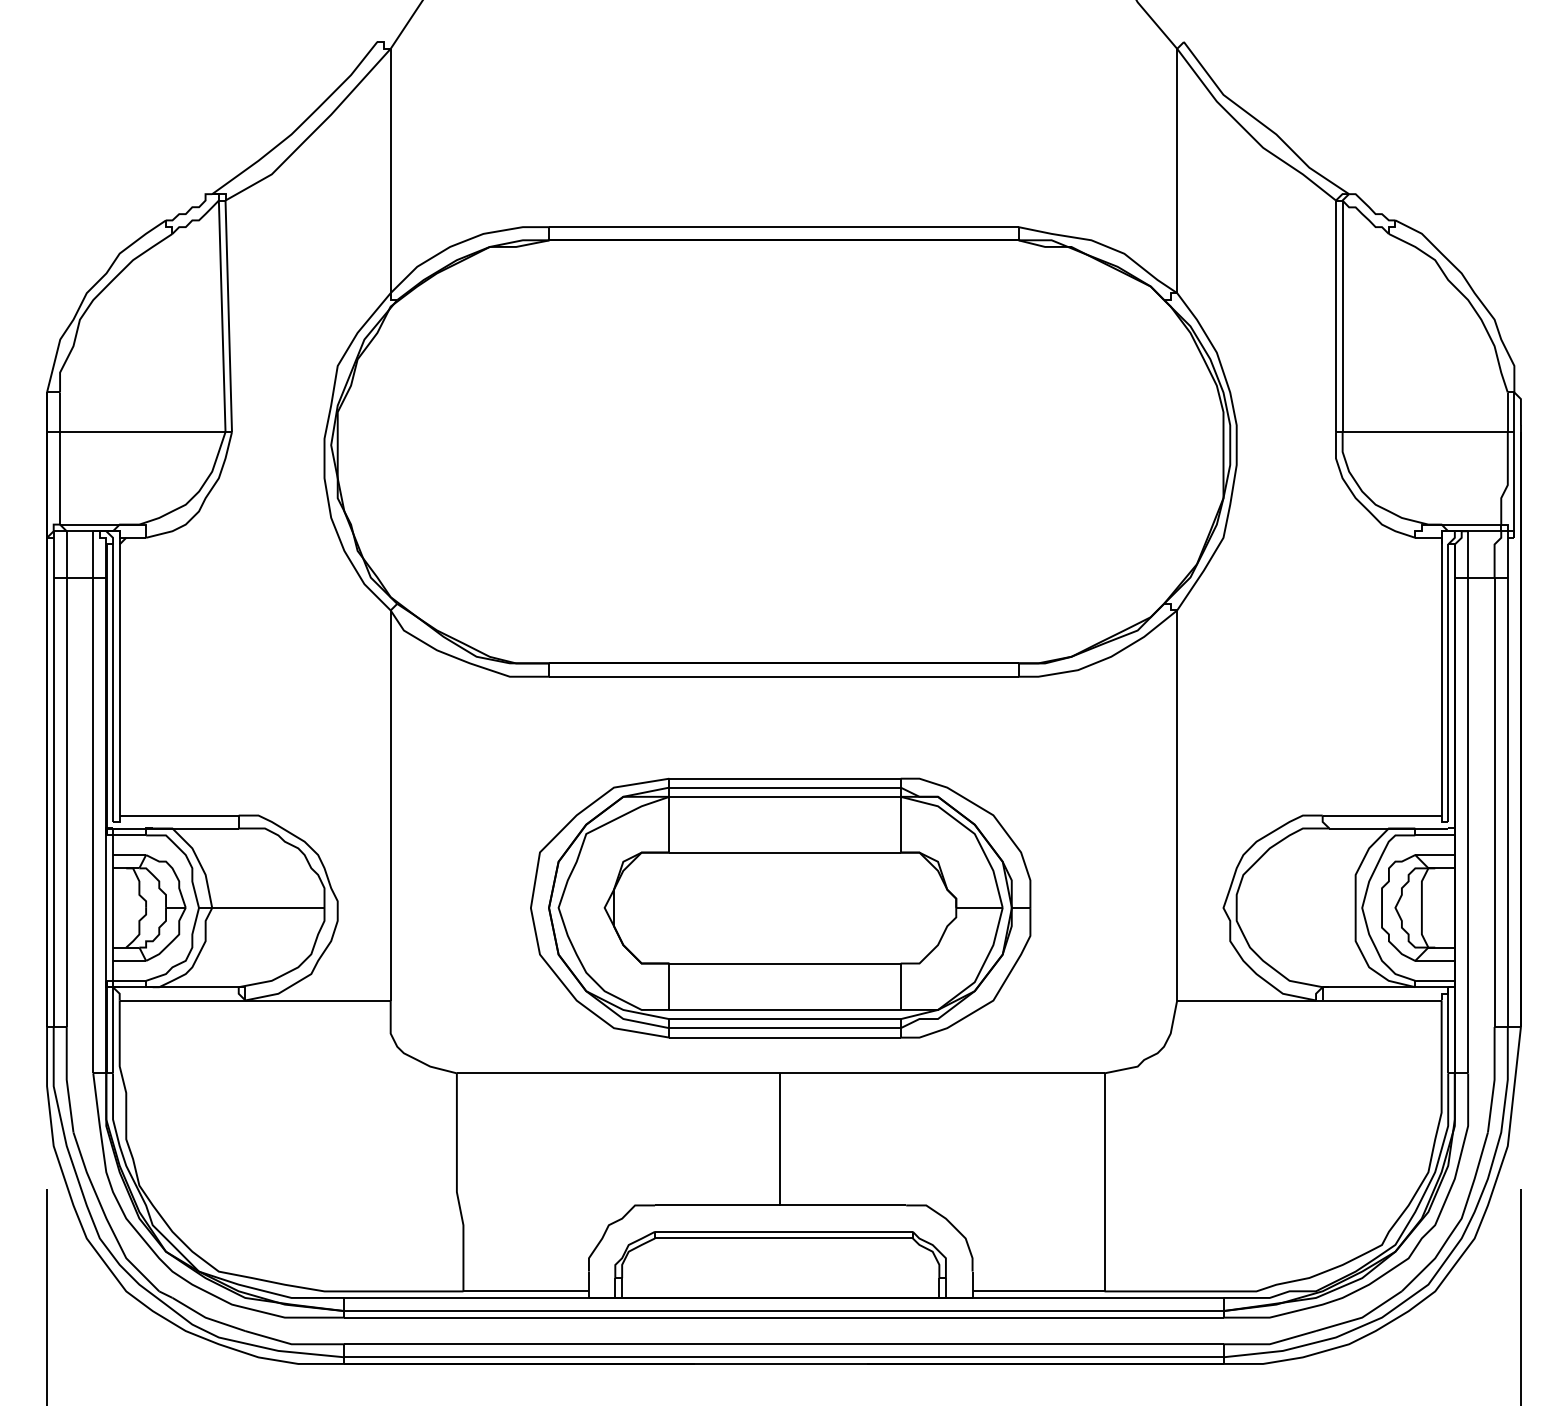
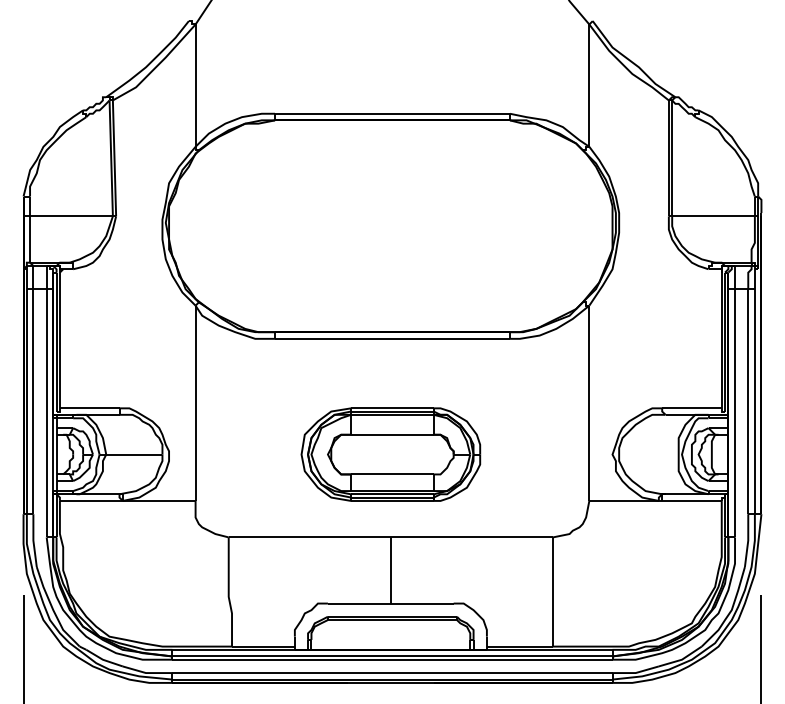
part: (780, 907) -> (390, 454), size x0.71

